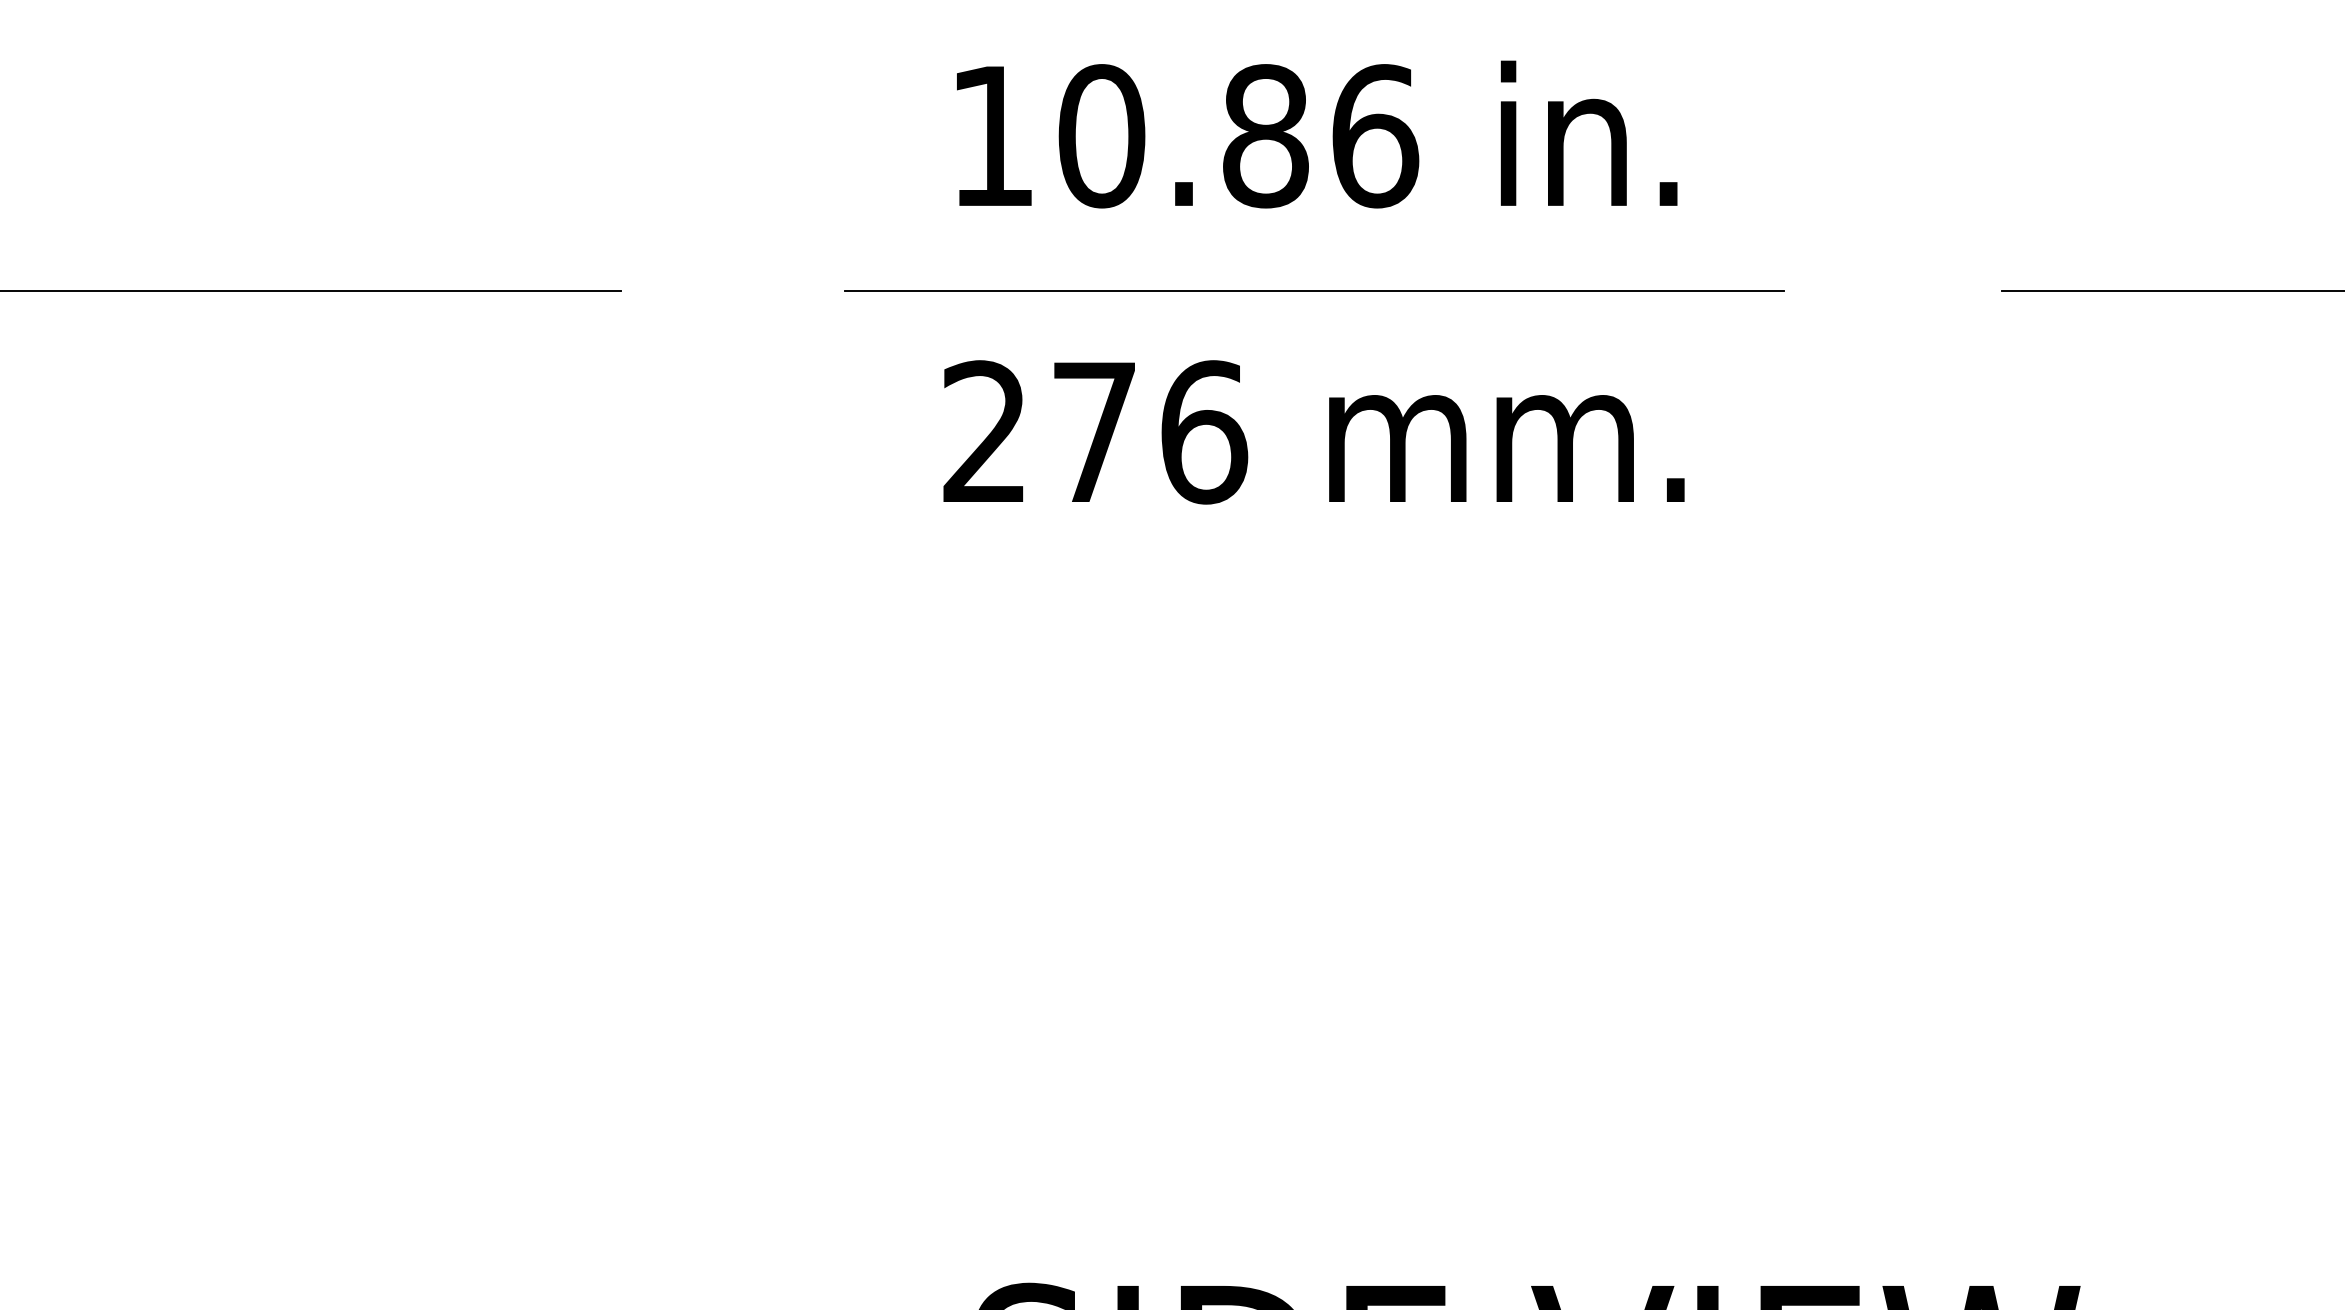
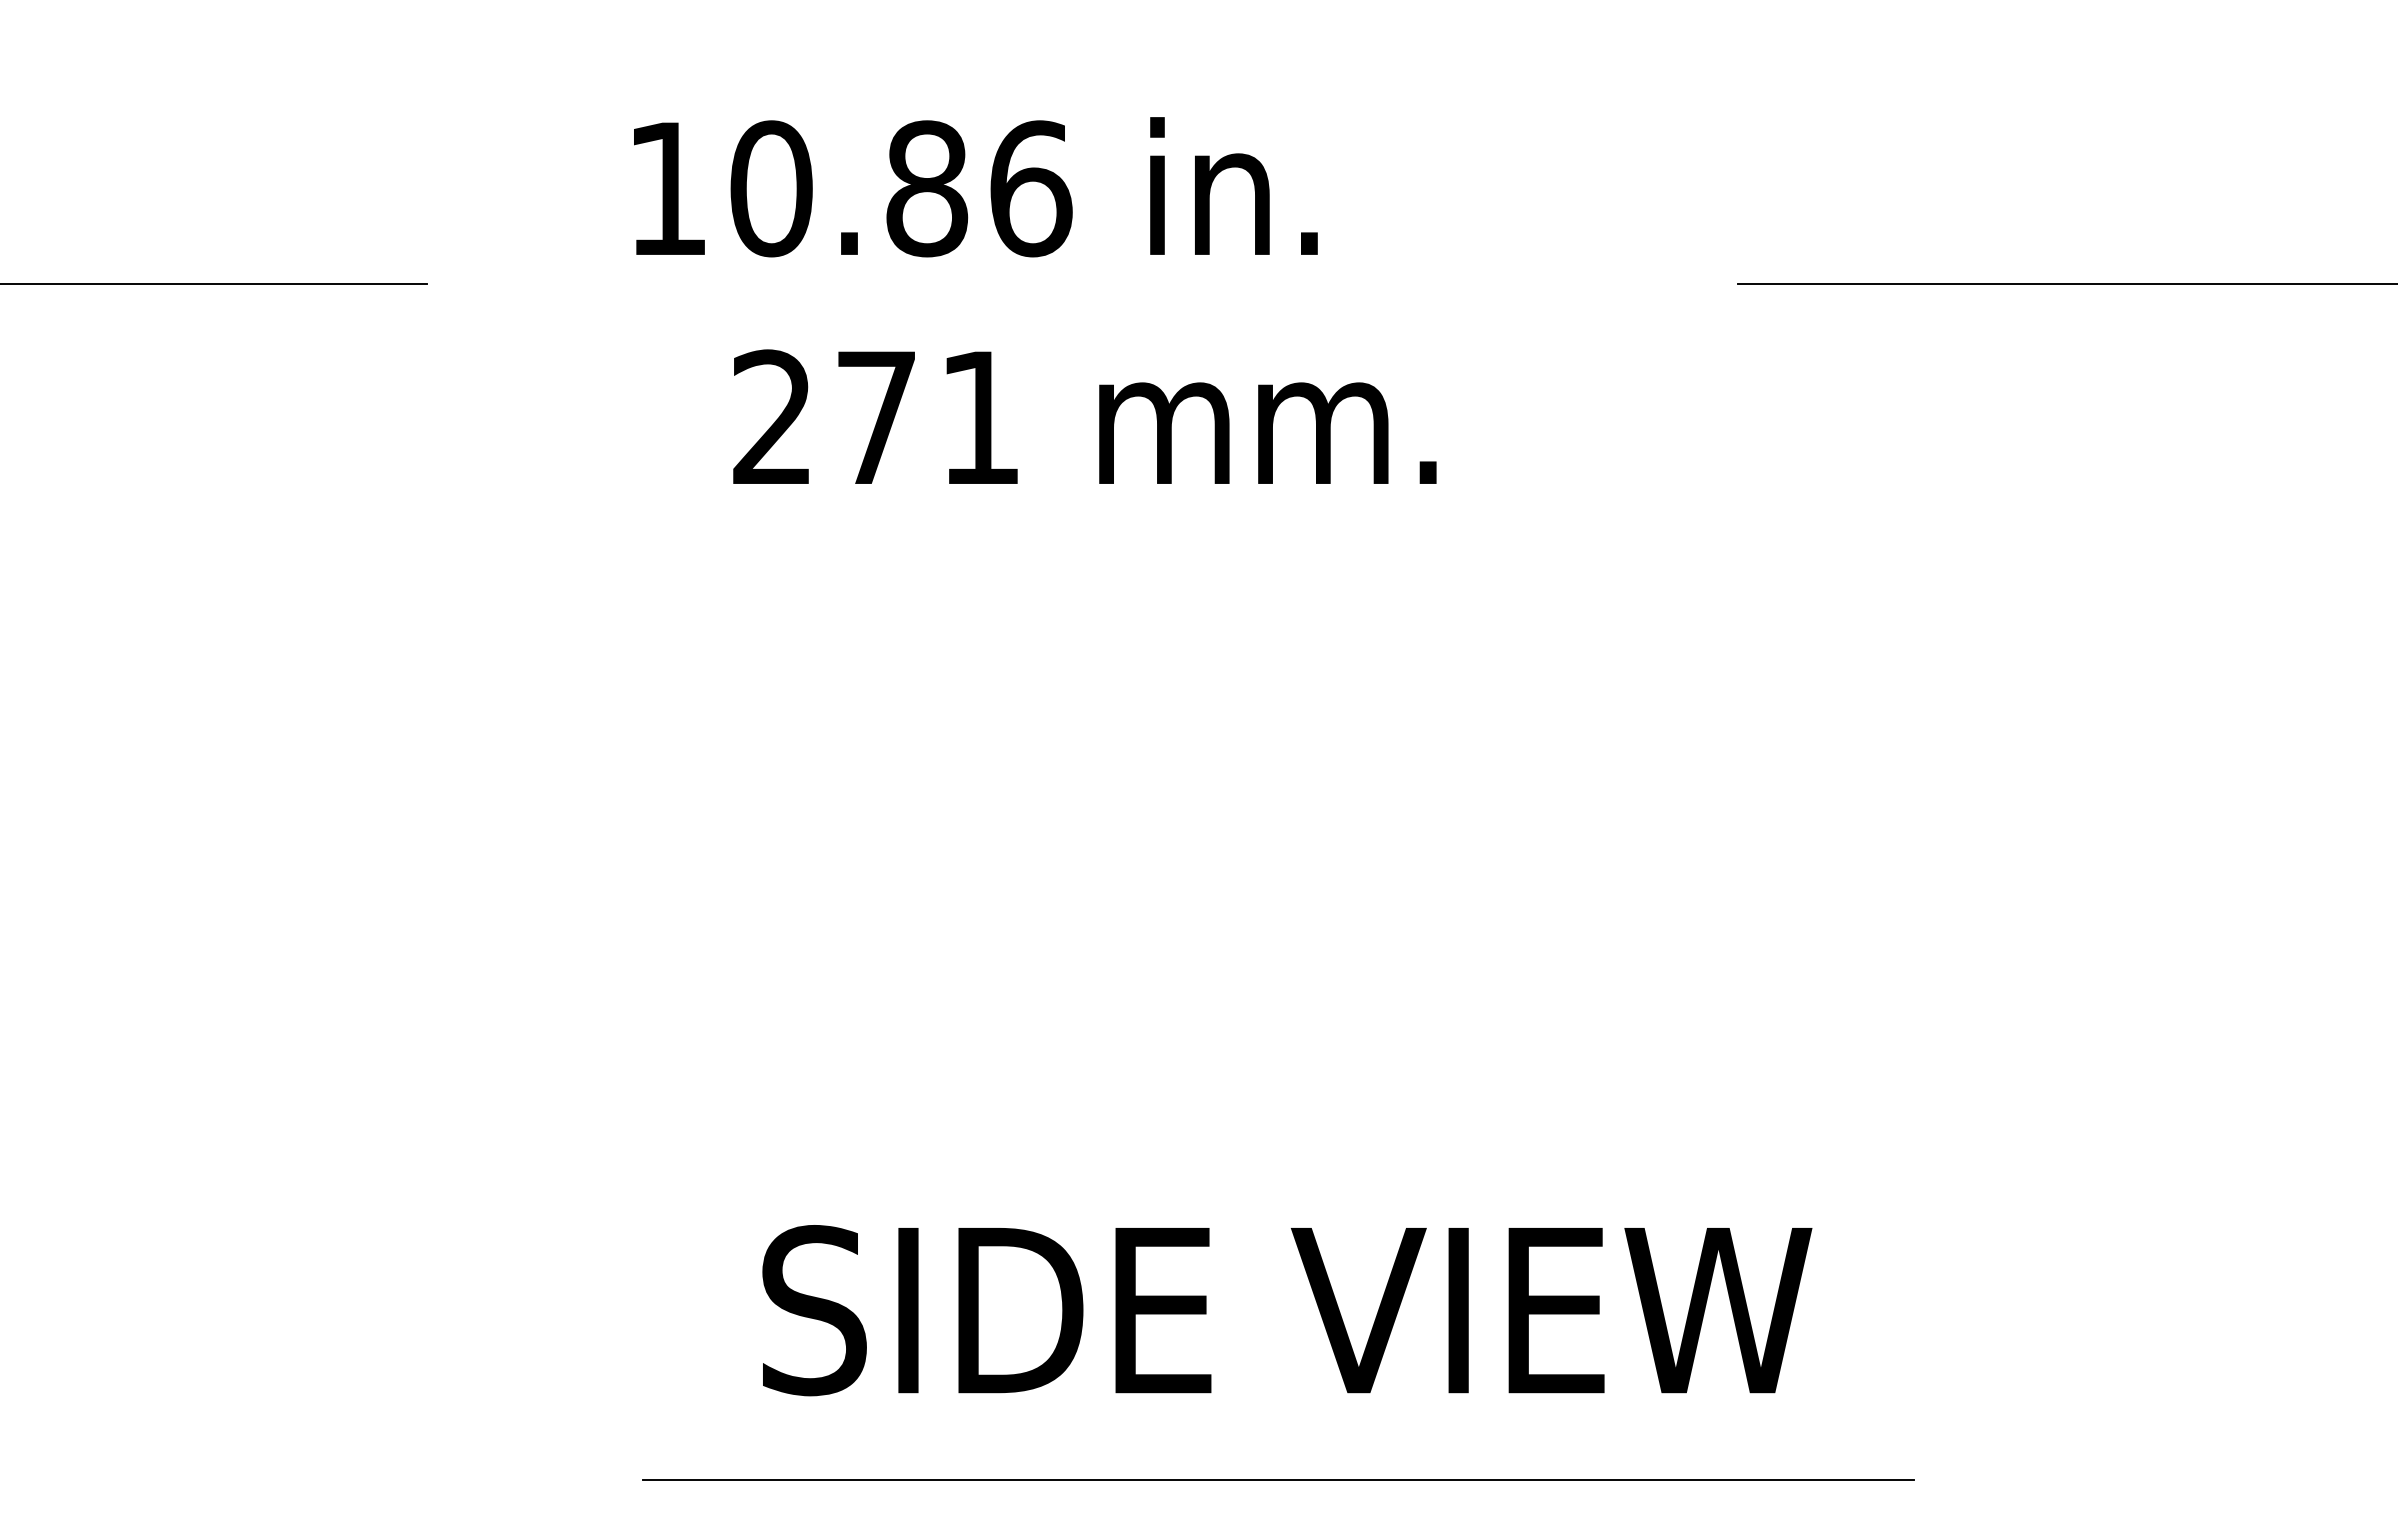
text: (1316, 134) -> (975, 187), moved
line: (1313, 290) -> (1084, 283), removed
text: (1205, 431) -> (981, 417), 276 -> 271

